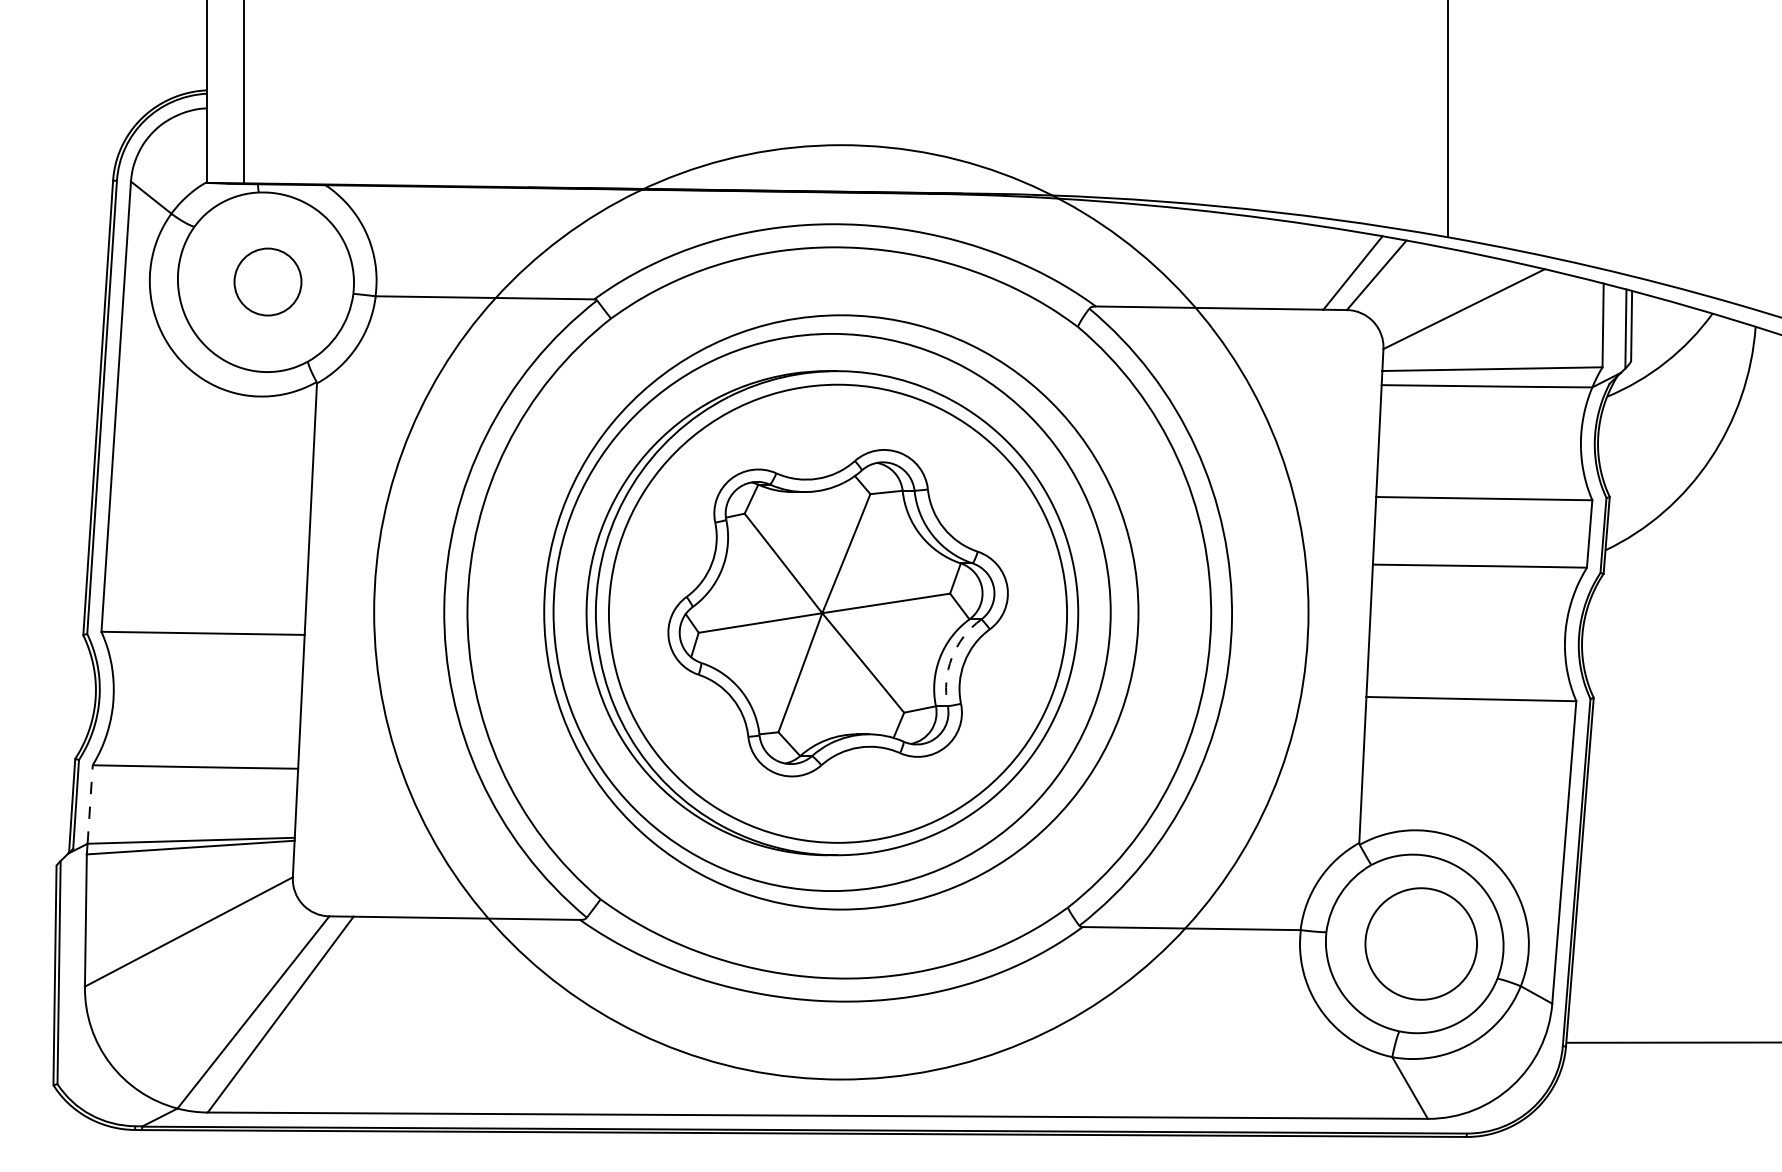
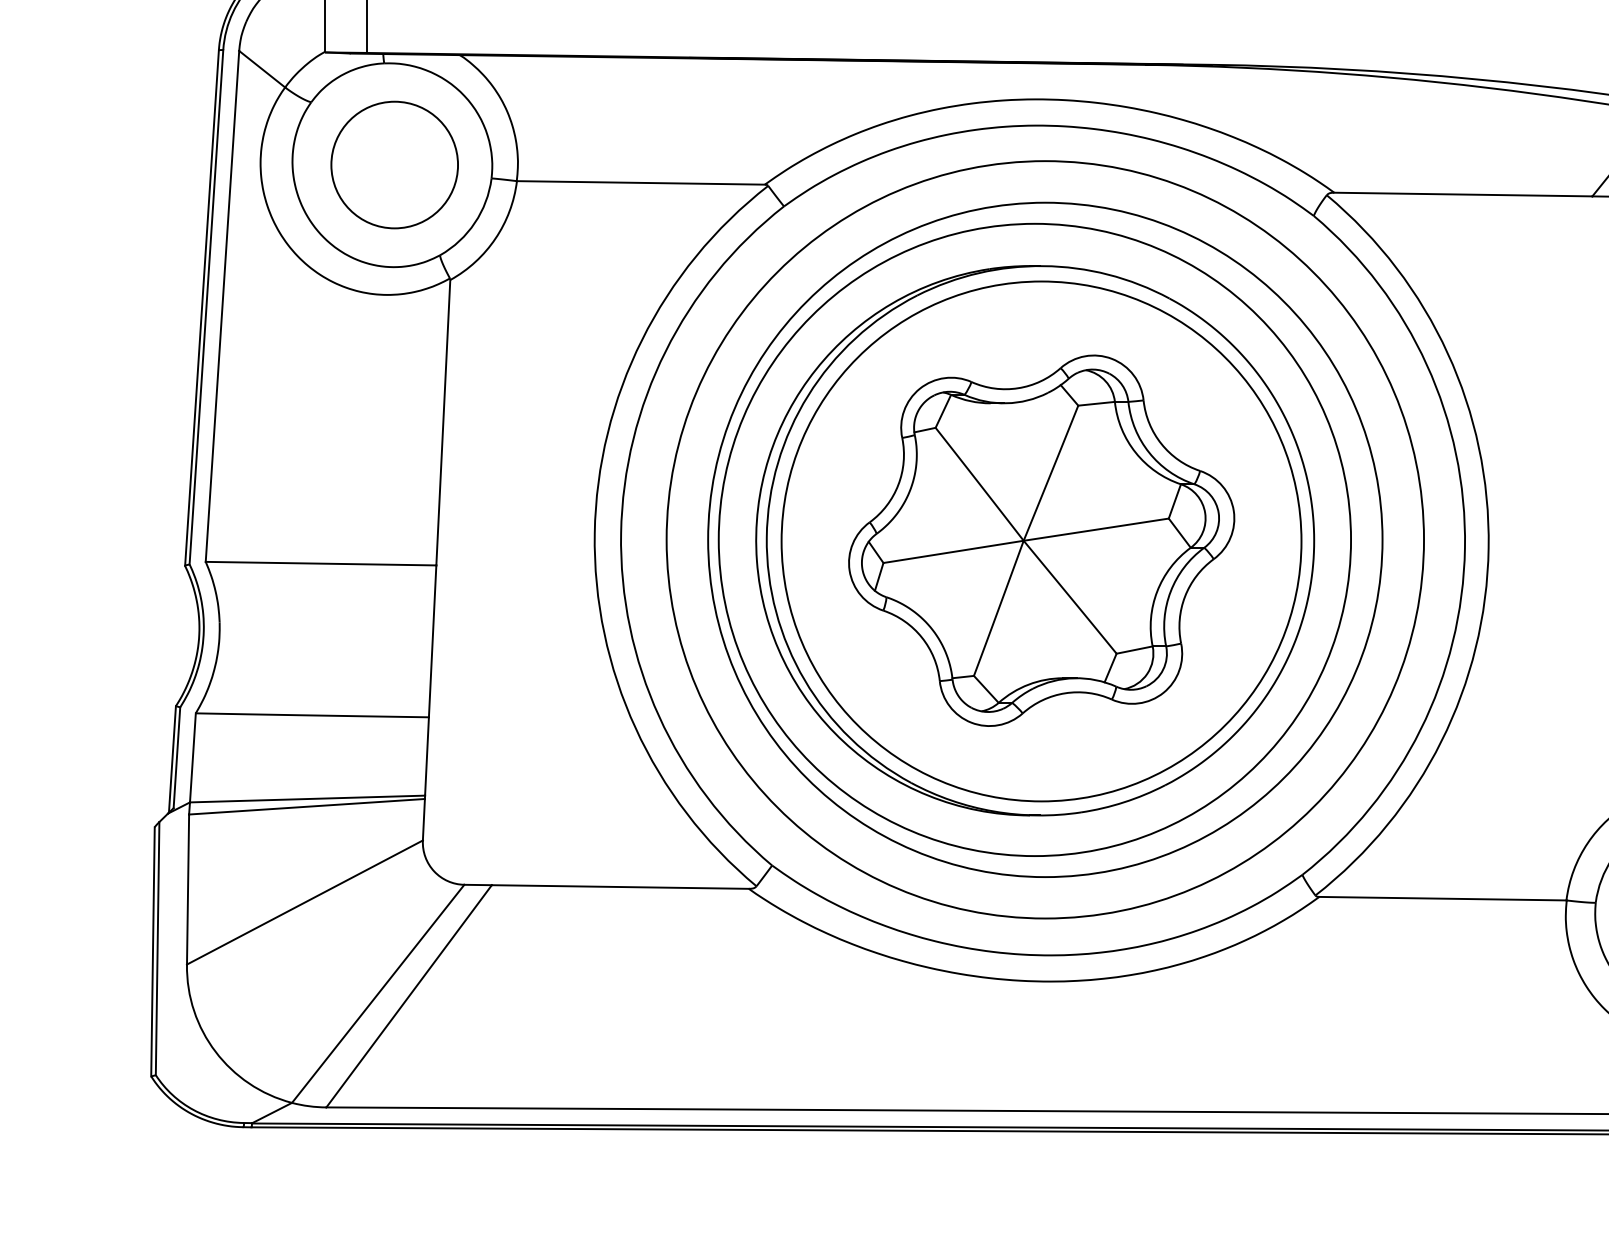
circle: (267, 281) -> (394, 164), size x1.67
circle: (841, 612) -> (1045, 539), size x0.71
arc: (951, 657) -> (1170, 591), dashed -> solid
line: (90, 804) -> (193, 757), dashed -> solid

